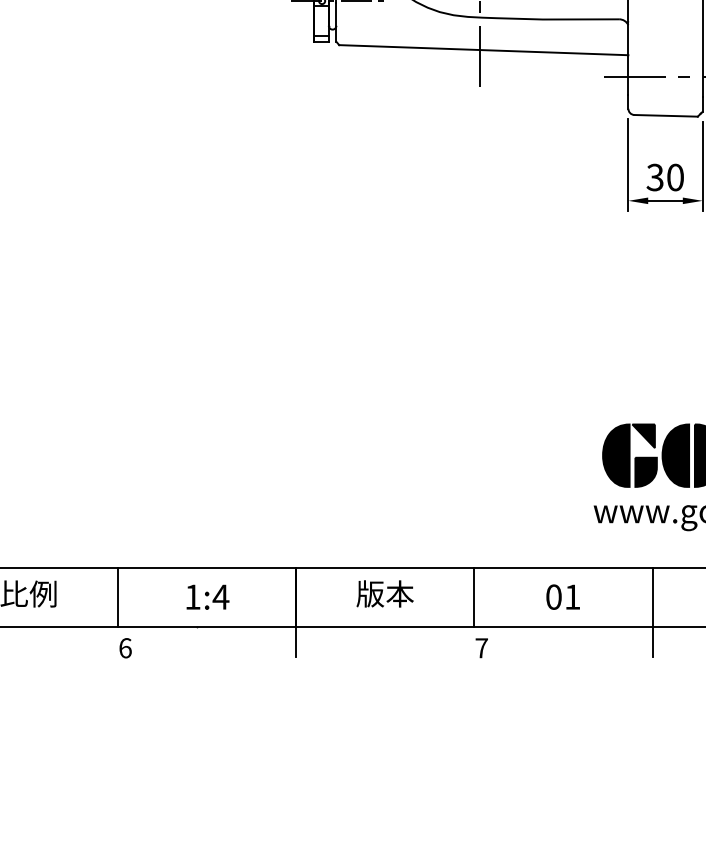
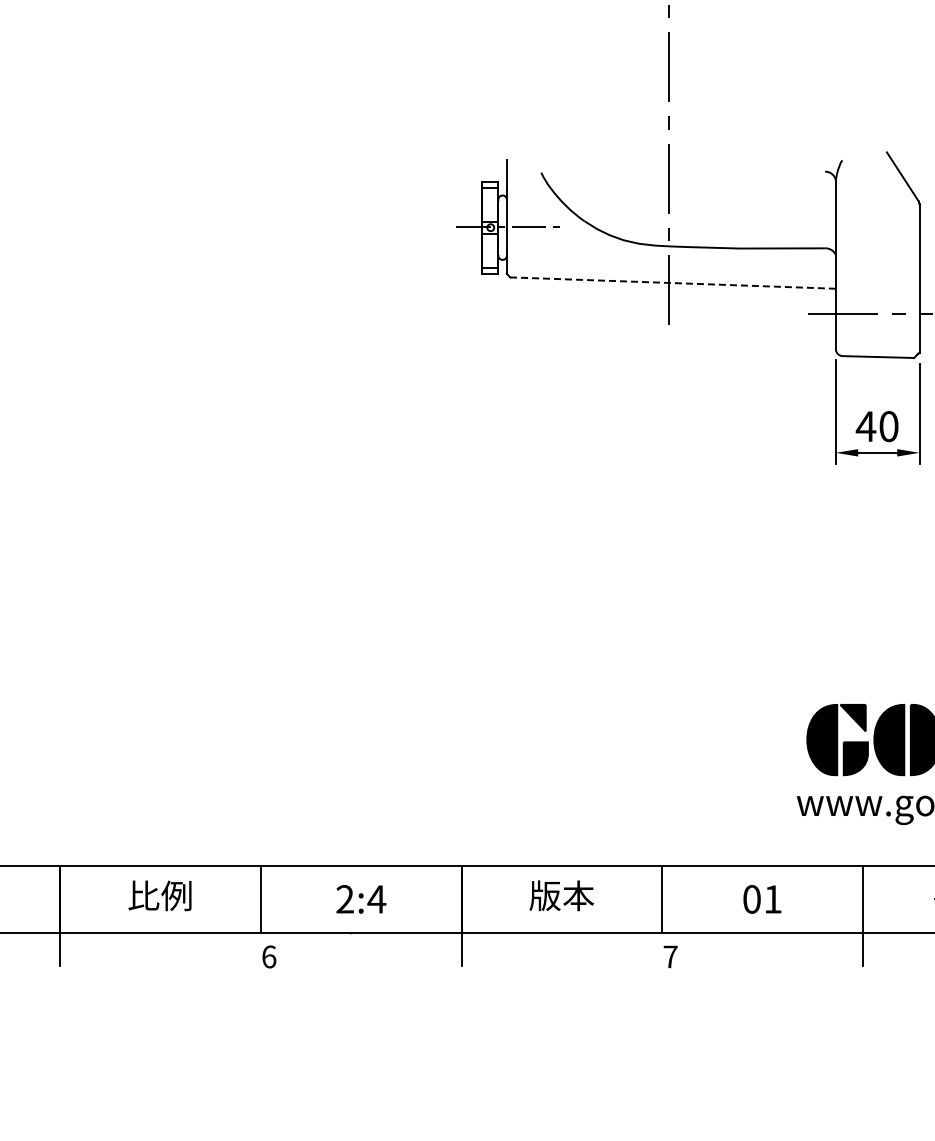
line: (484, 50) -> (673, 283), solid -> dashed
text: (654, 177) -> (865, 426), 30 -> 40
text: (192, 597) -> (344, 899), 1:4 -> 2:4

